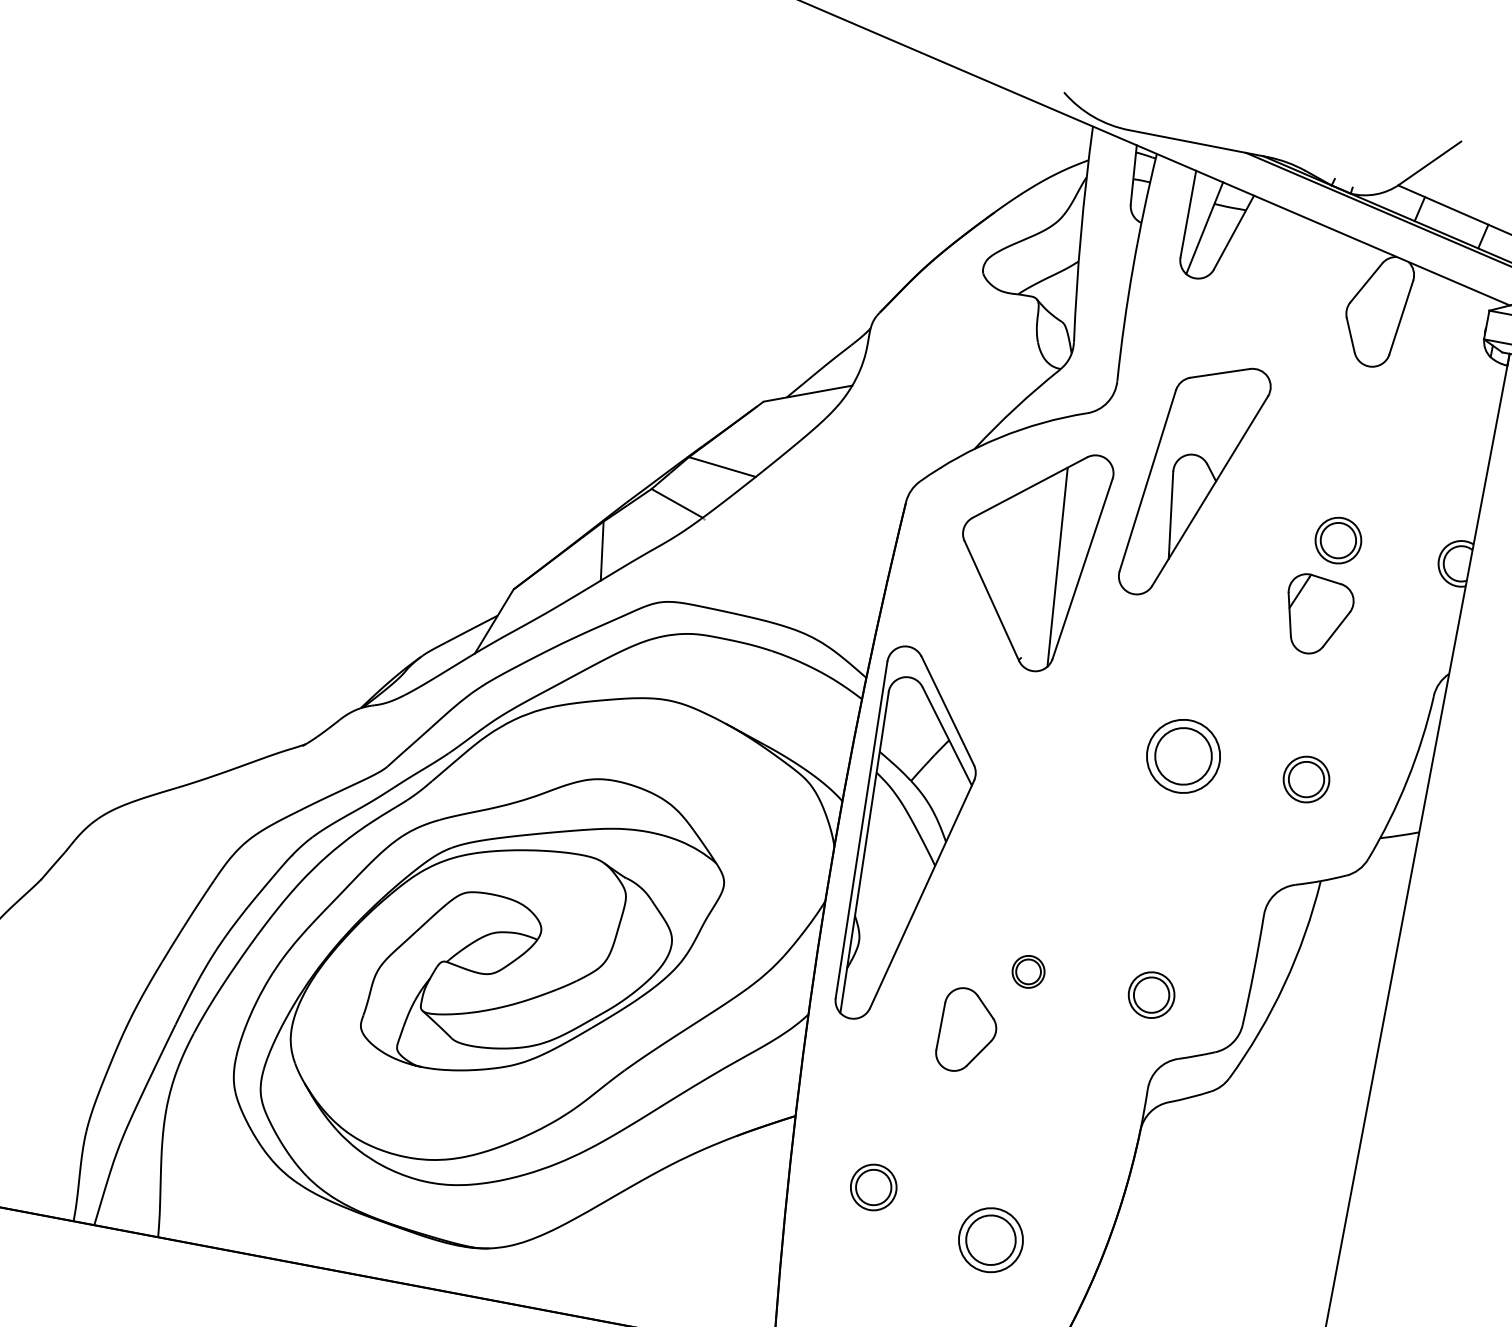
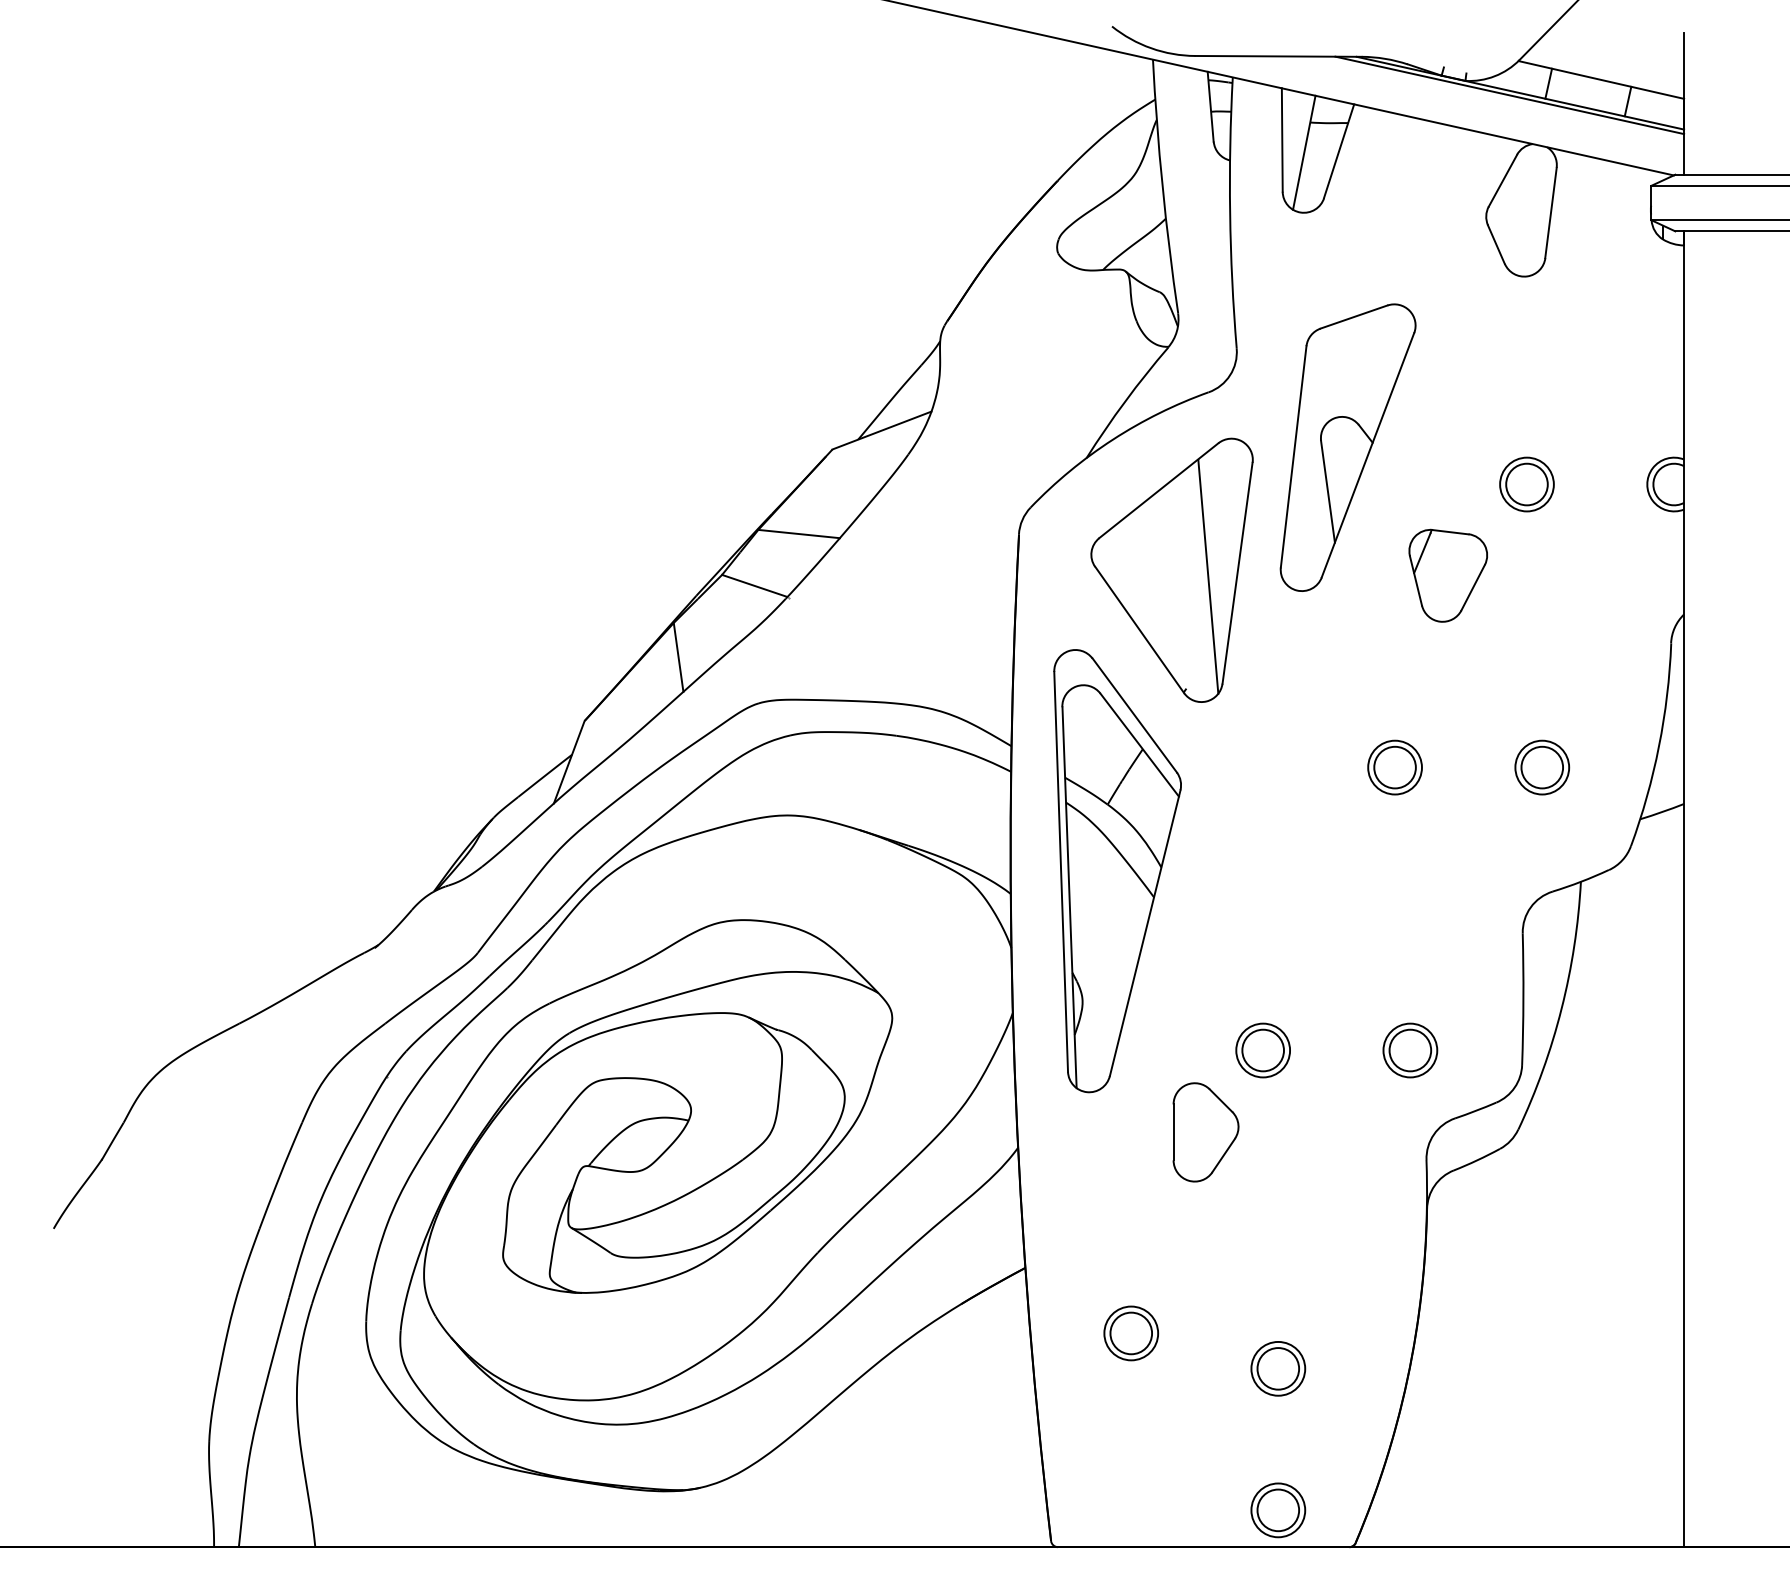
part: (1316, 615) -> (1447, 575), moved
part: (1183, 756) -> (1394, 767), size x0.62
part: (908, 838) -> (1117, 871), moved
part: (1028, 971) -> (1262, 1050), size x1.43
part: (991, 1240) -> (1278, 1368), size x0.71

